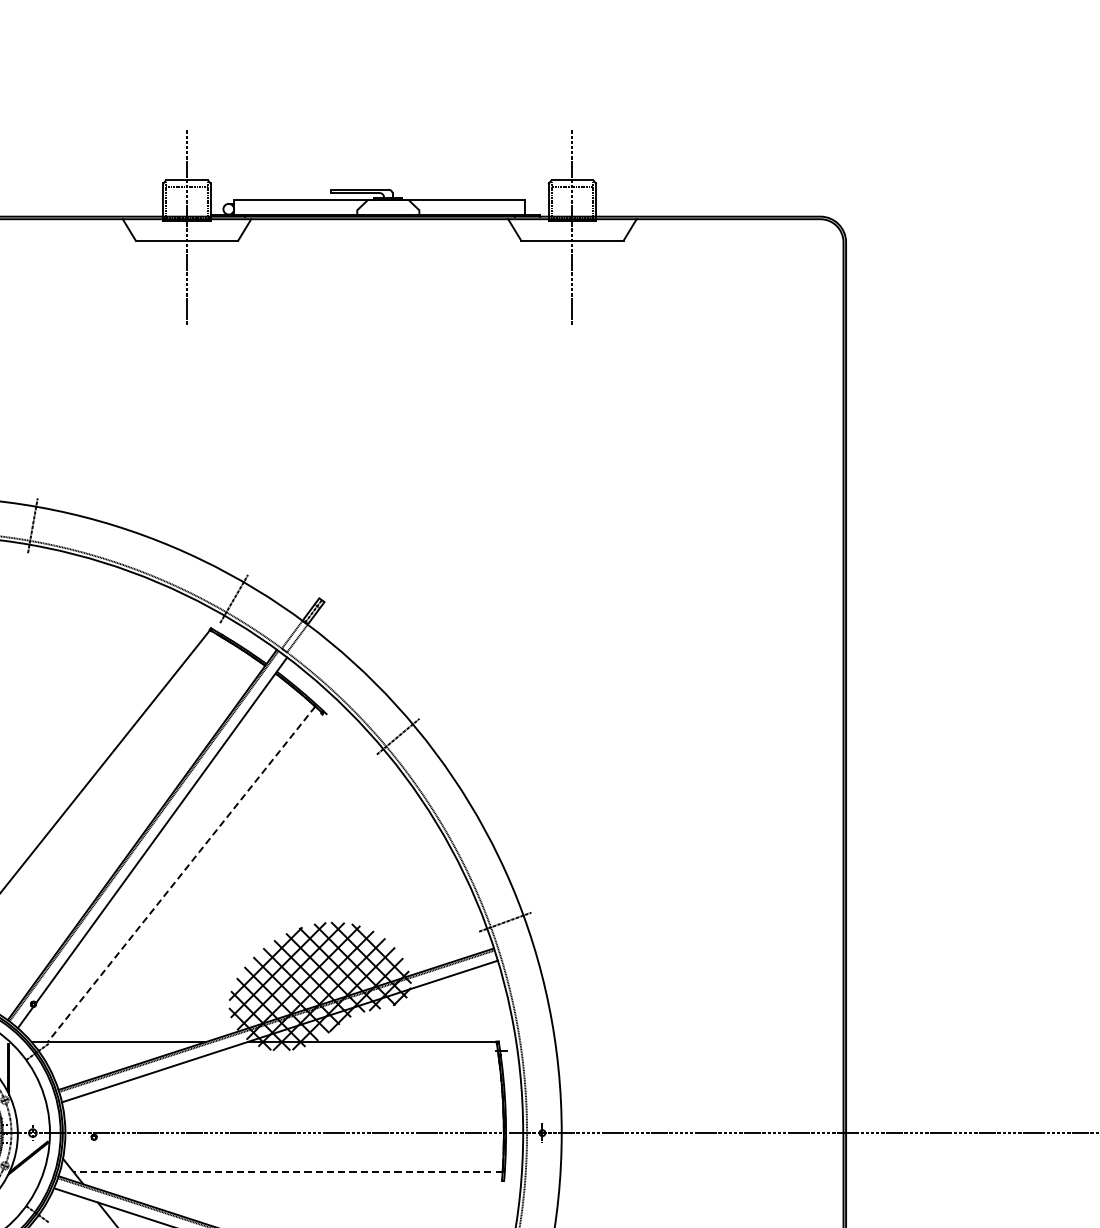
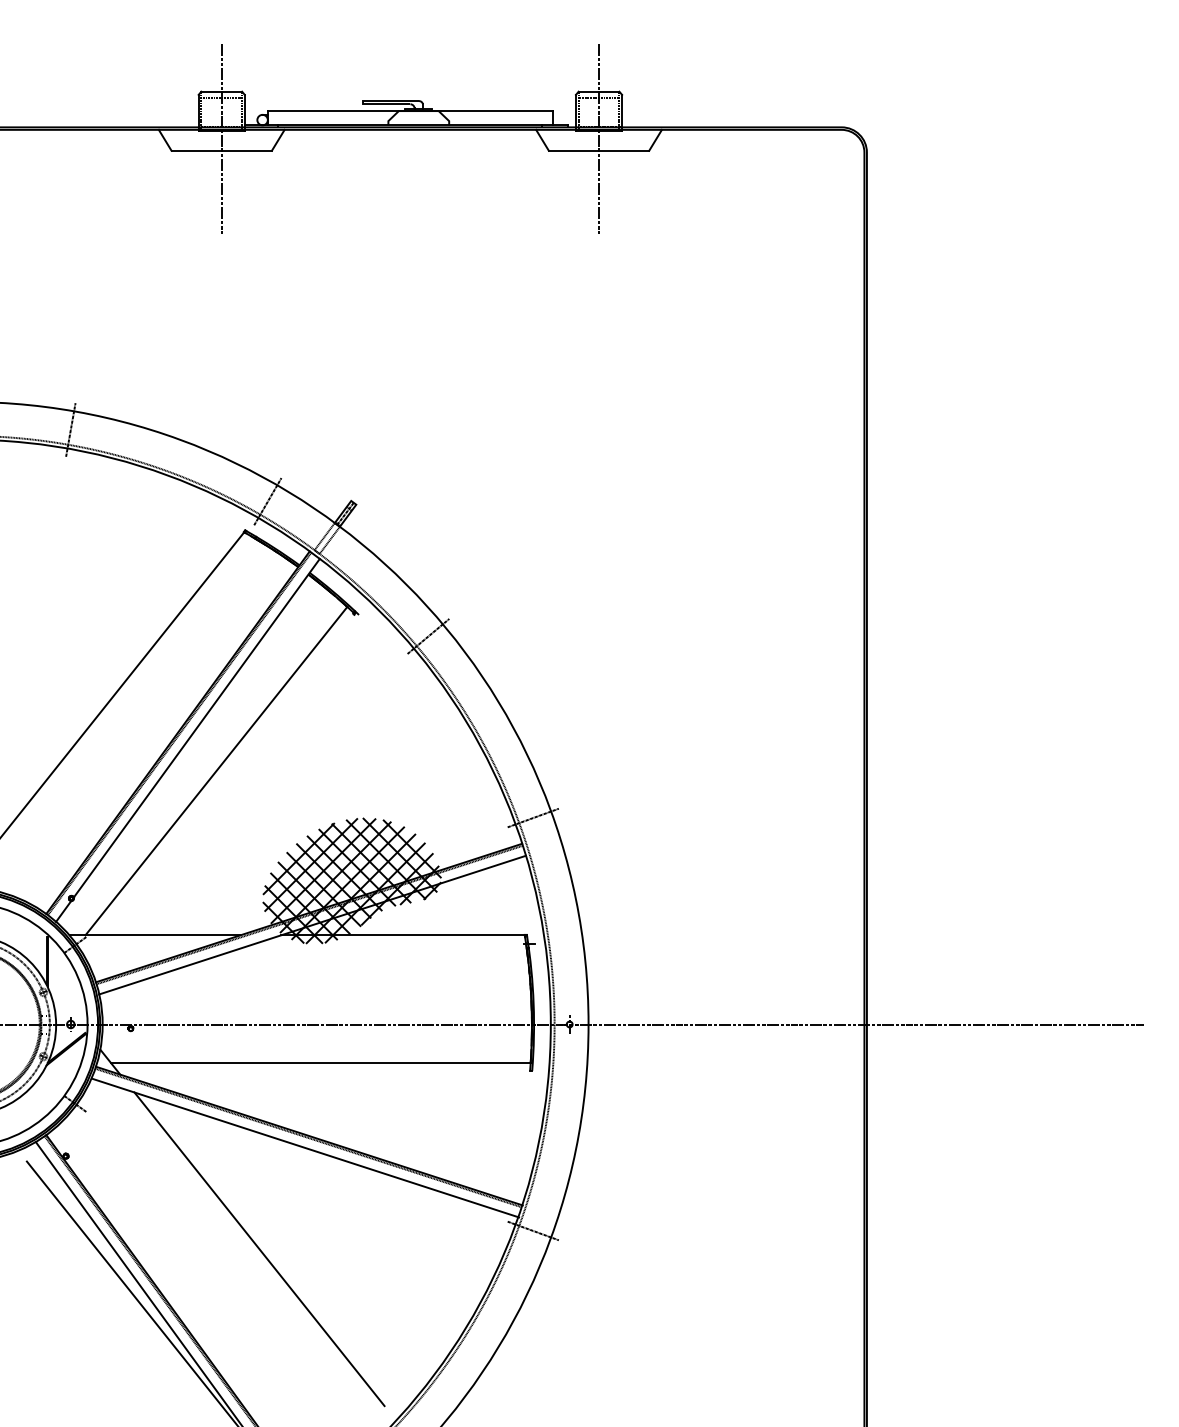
line: (181, 874) -> (216, 771), dashed -> solid
line: (287, 1171) -> (320, 1062), dashed -> solid

